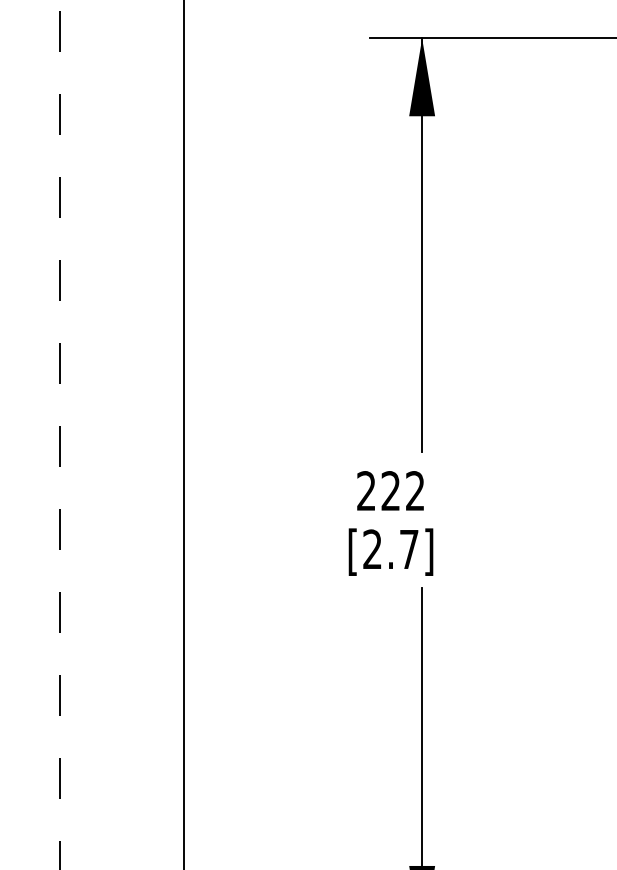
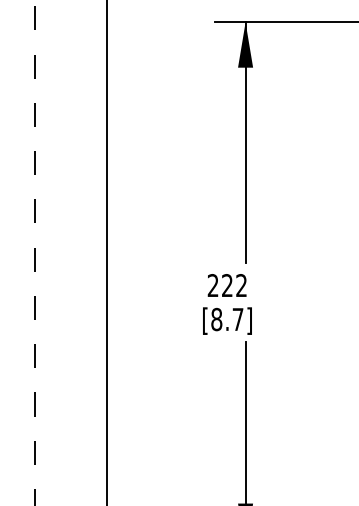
text: (372, 549) -> (216, 319), [2.7] -> [8.7]

